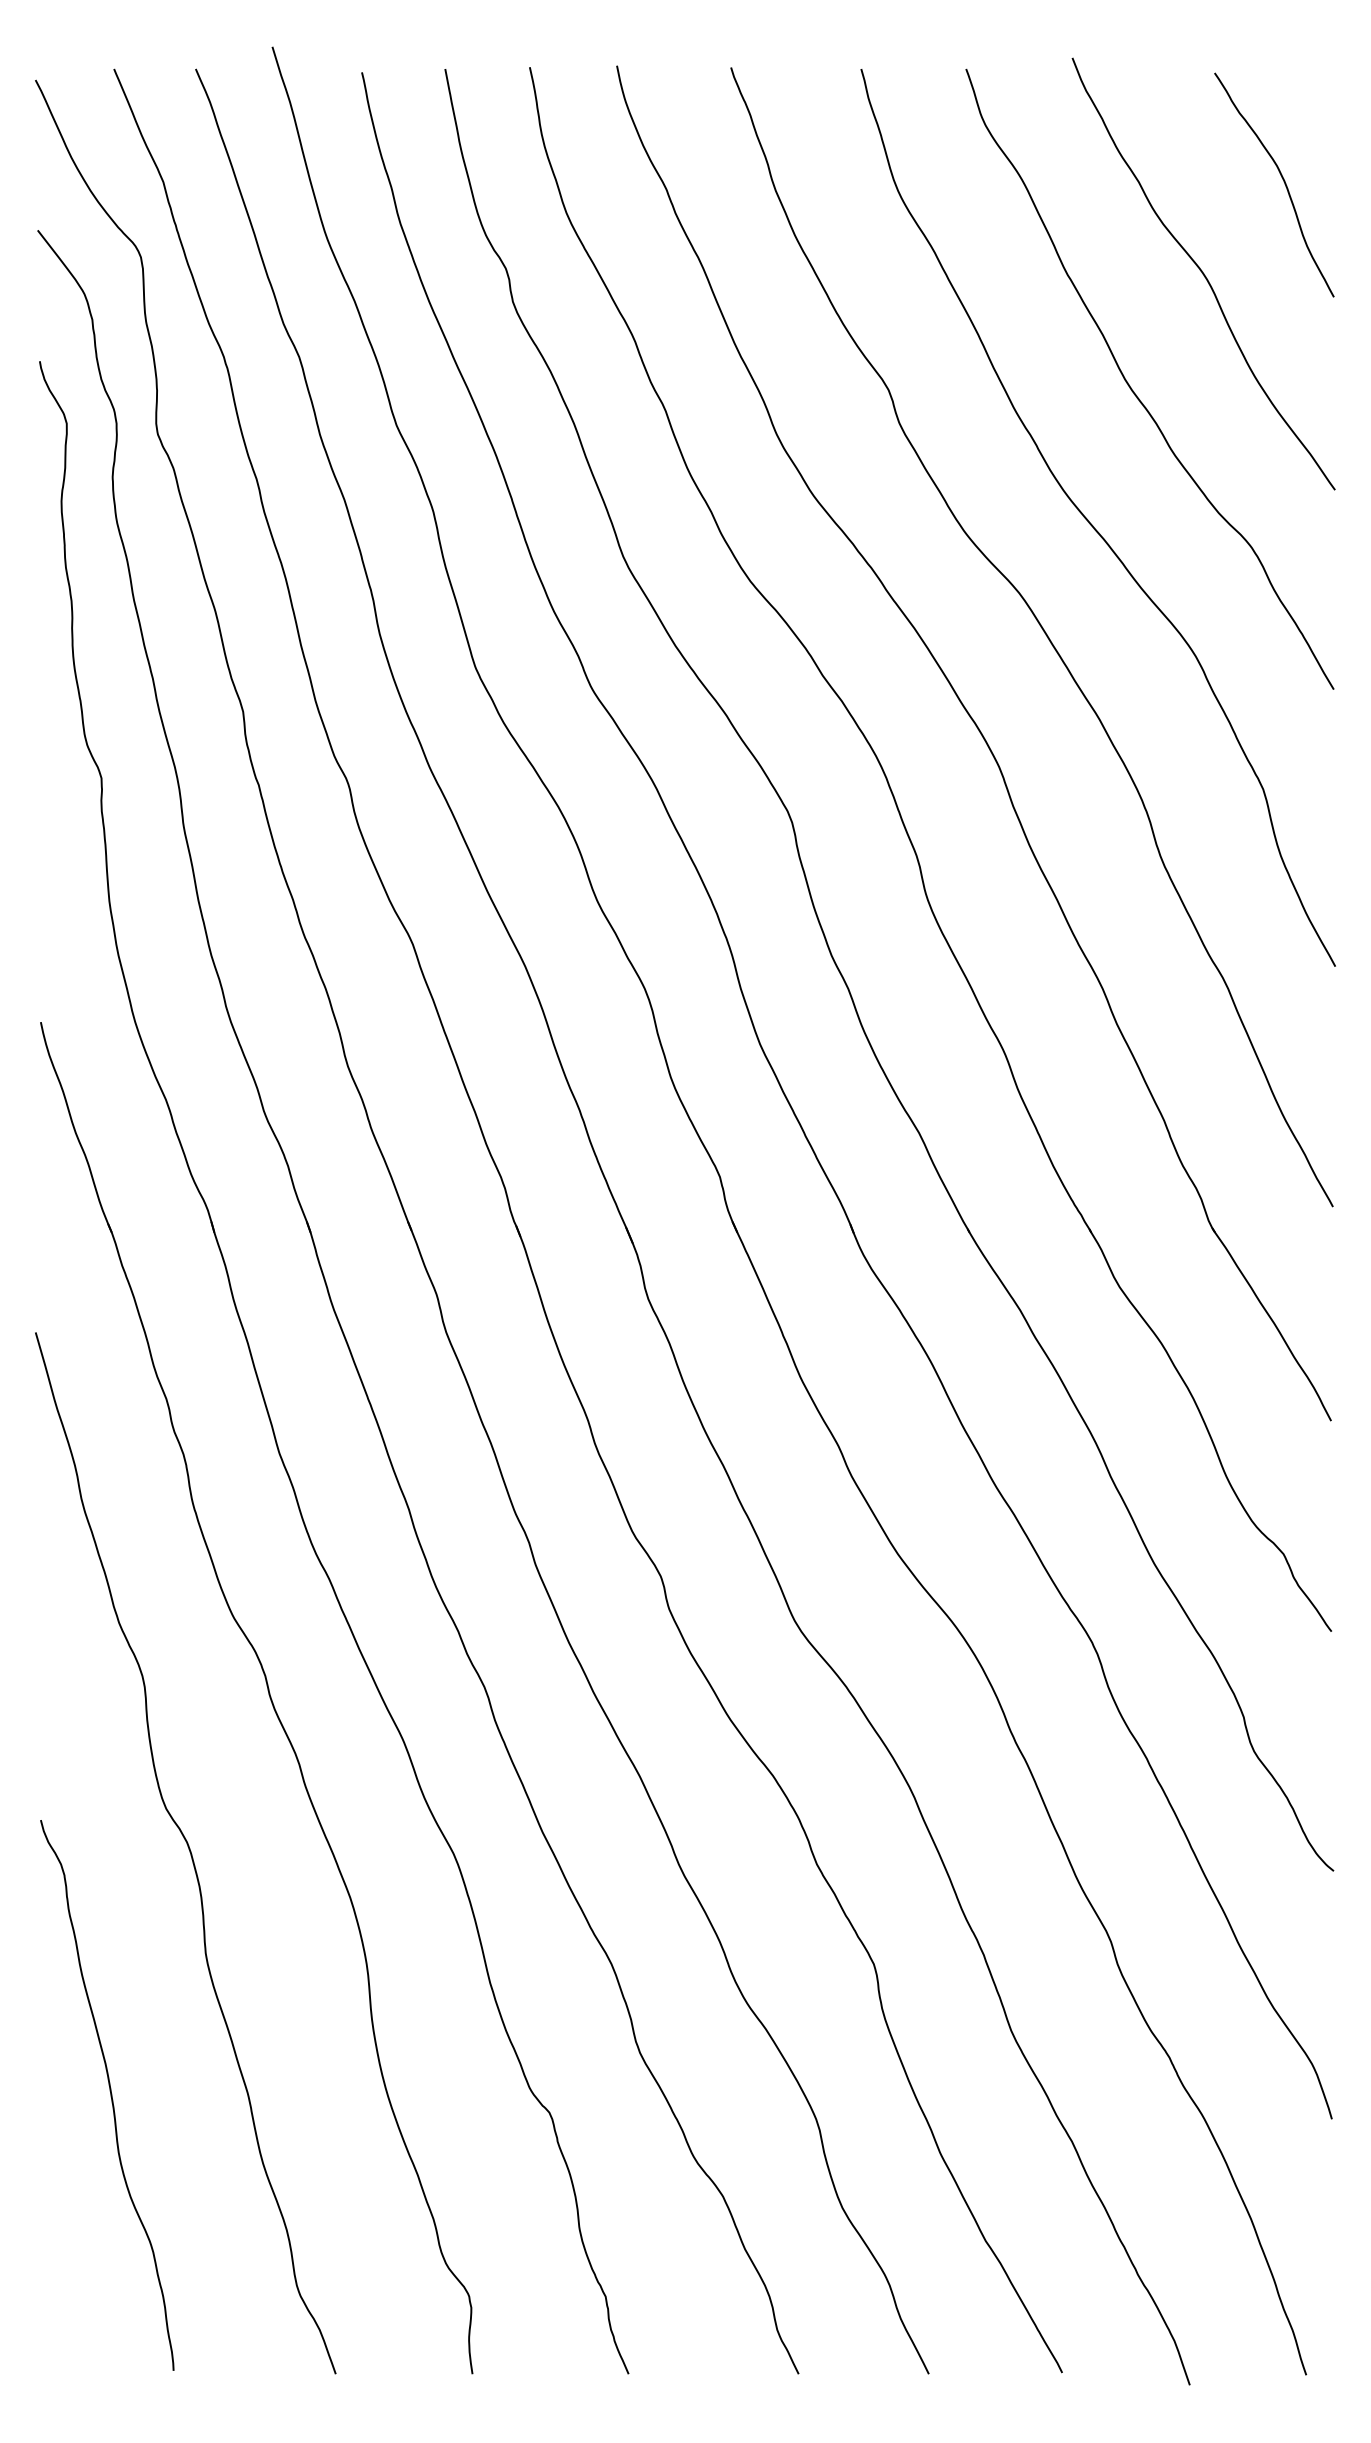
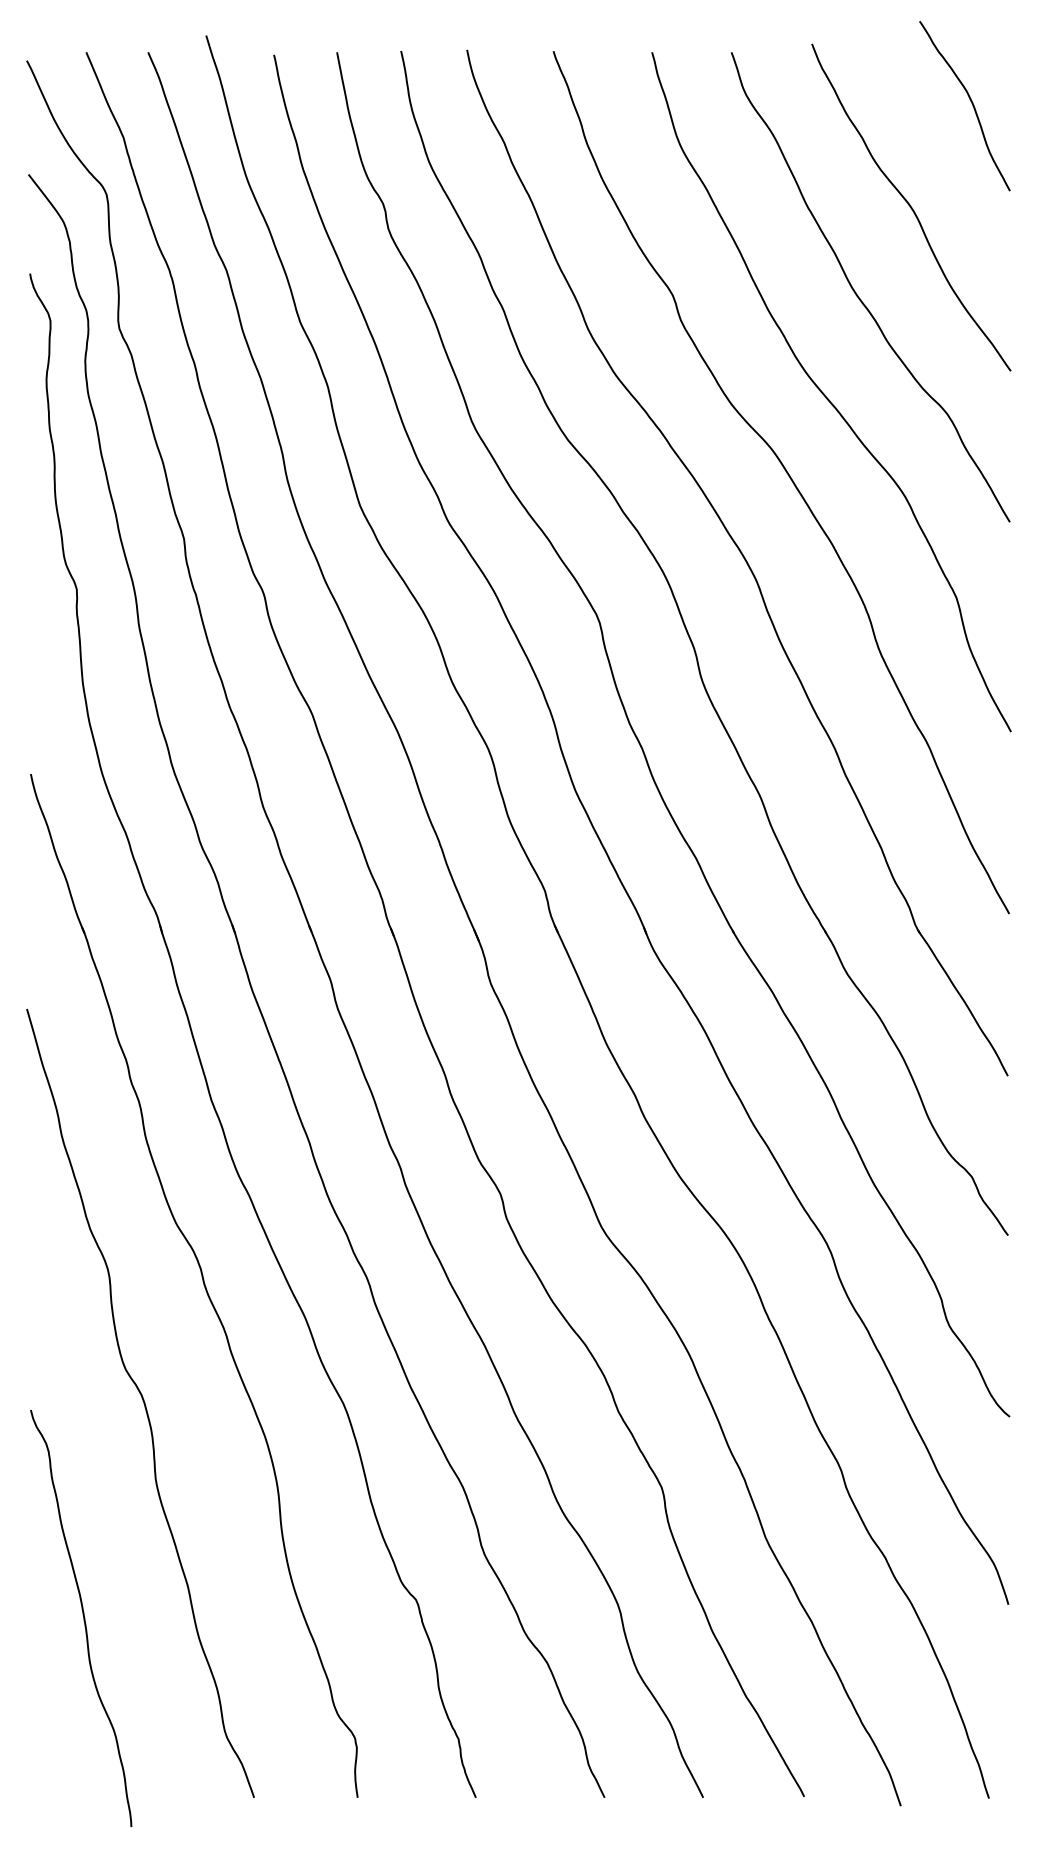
curve: (1282, 179) -> (971, 101), moved
curve: (110, 2095) -> (83, 1618), moved

